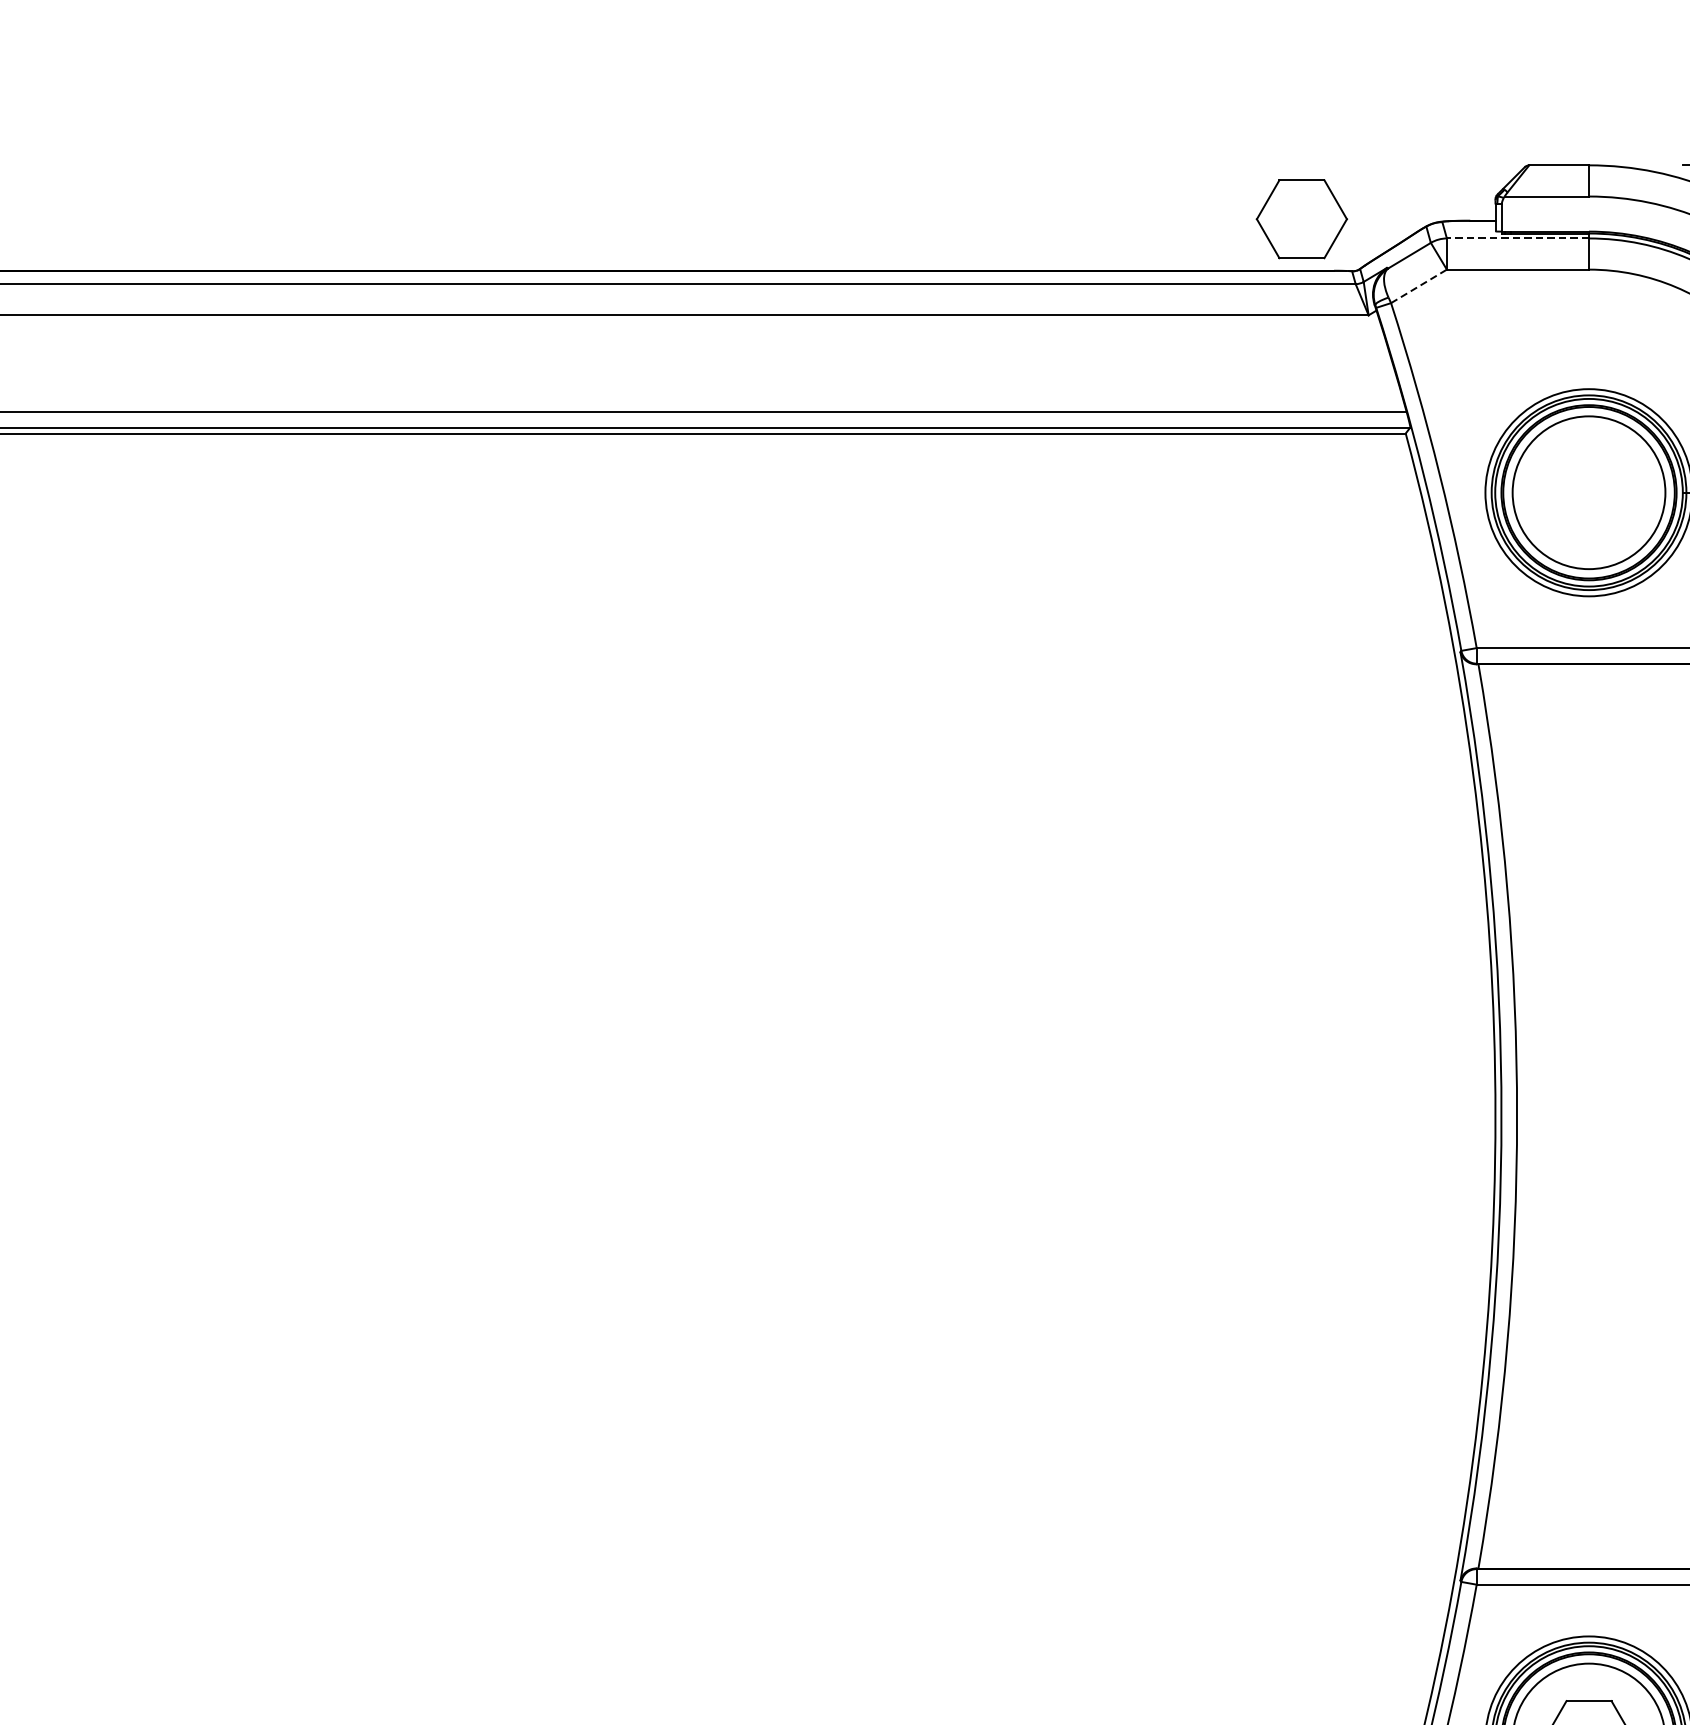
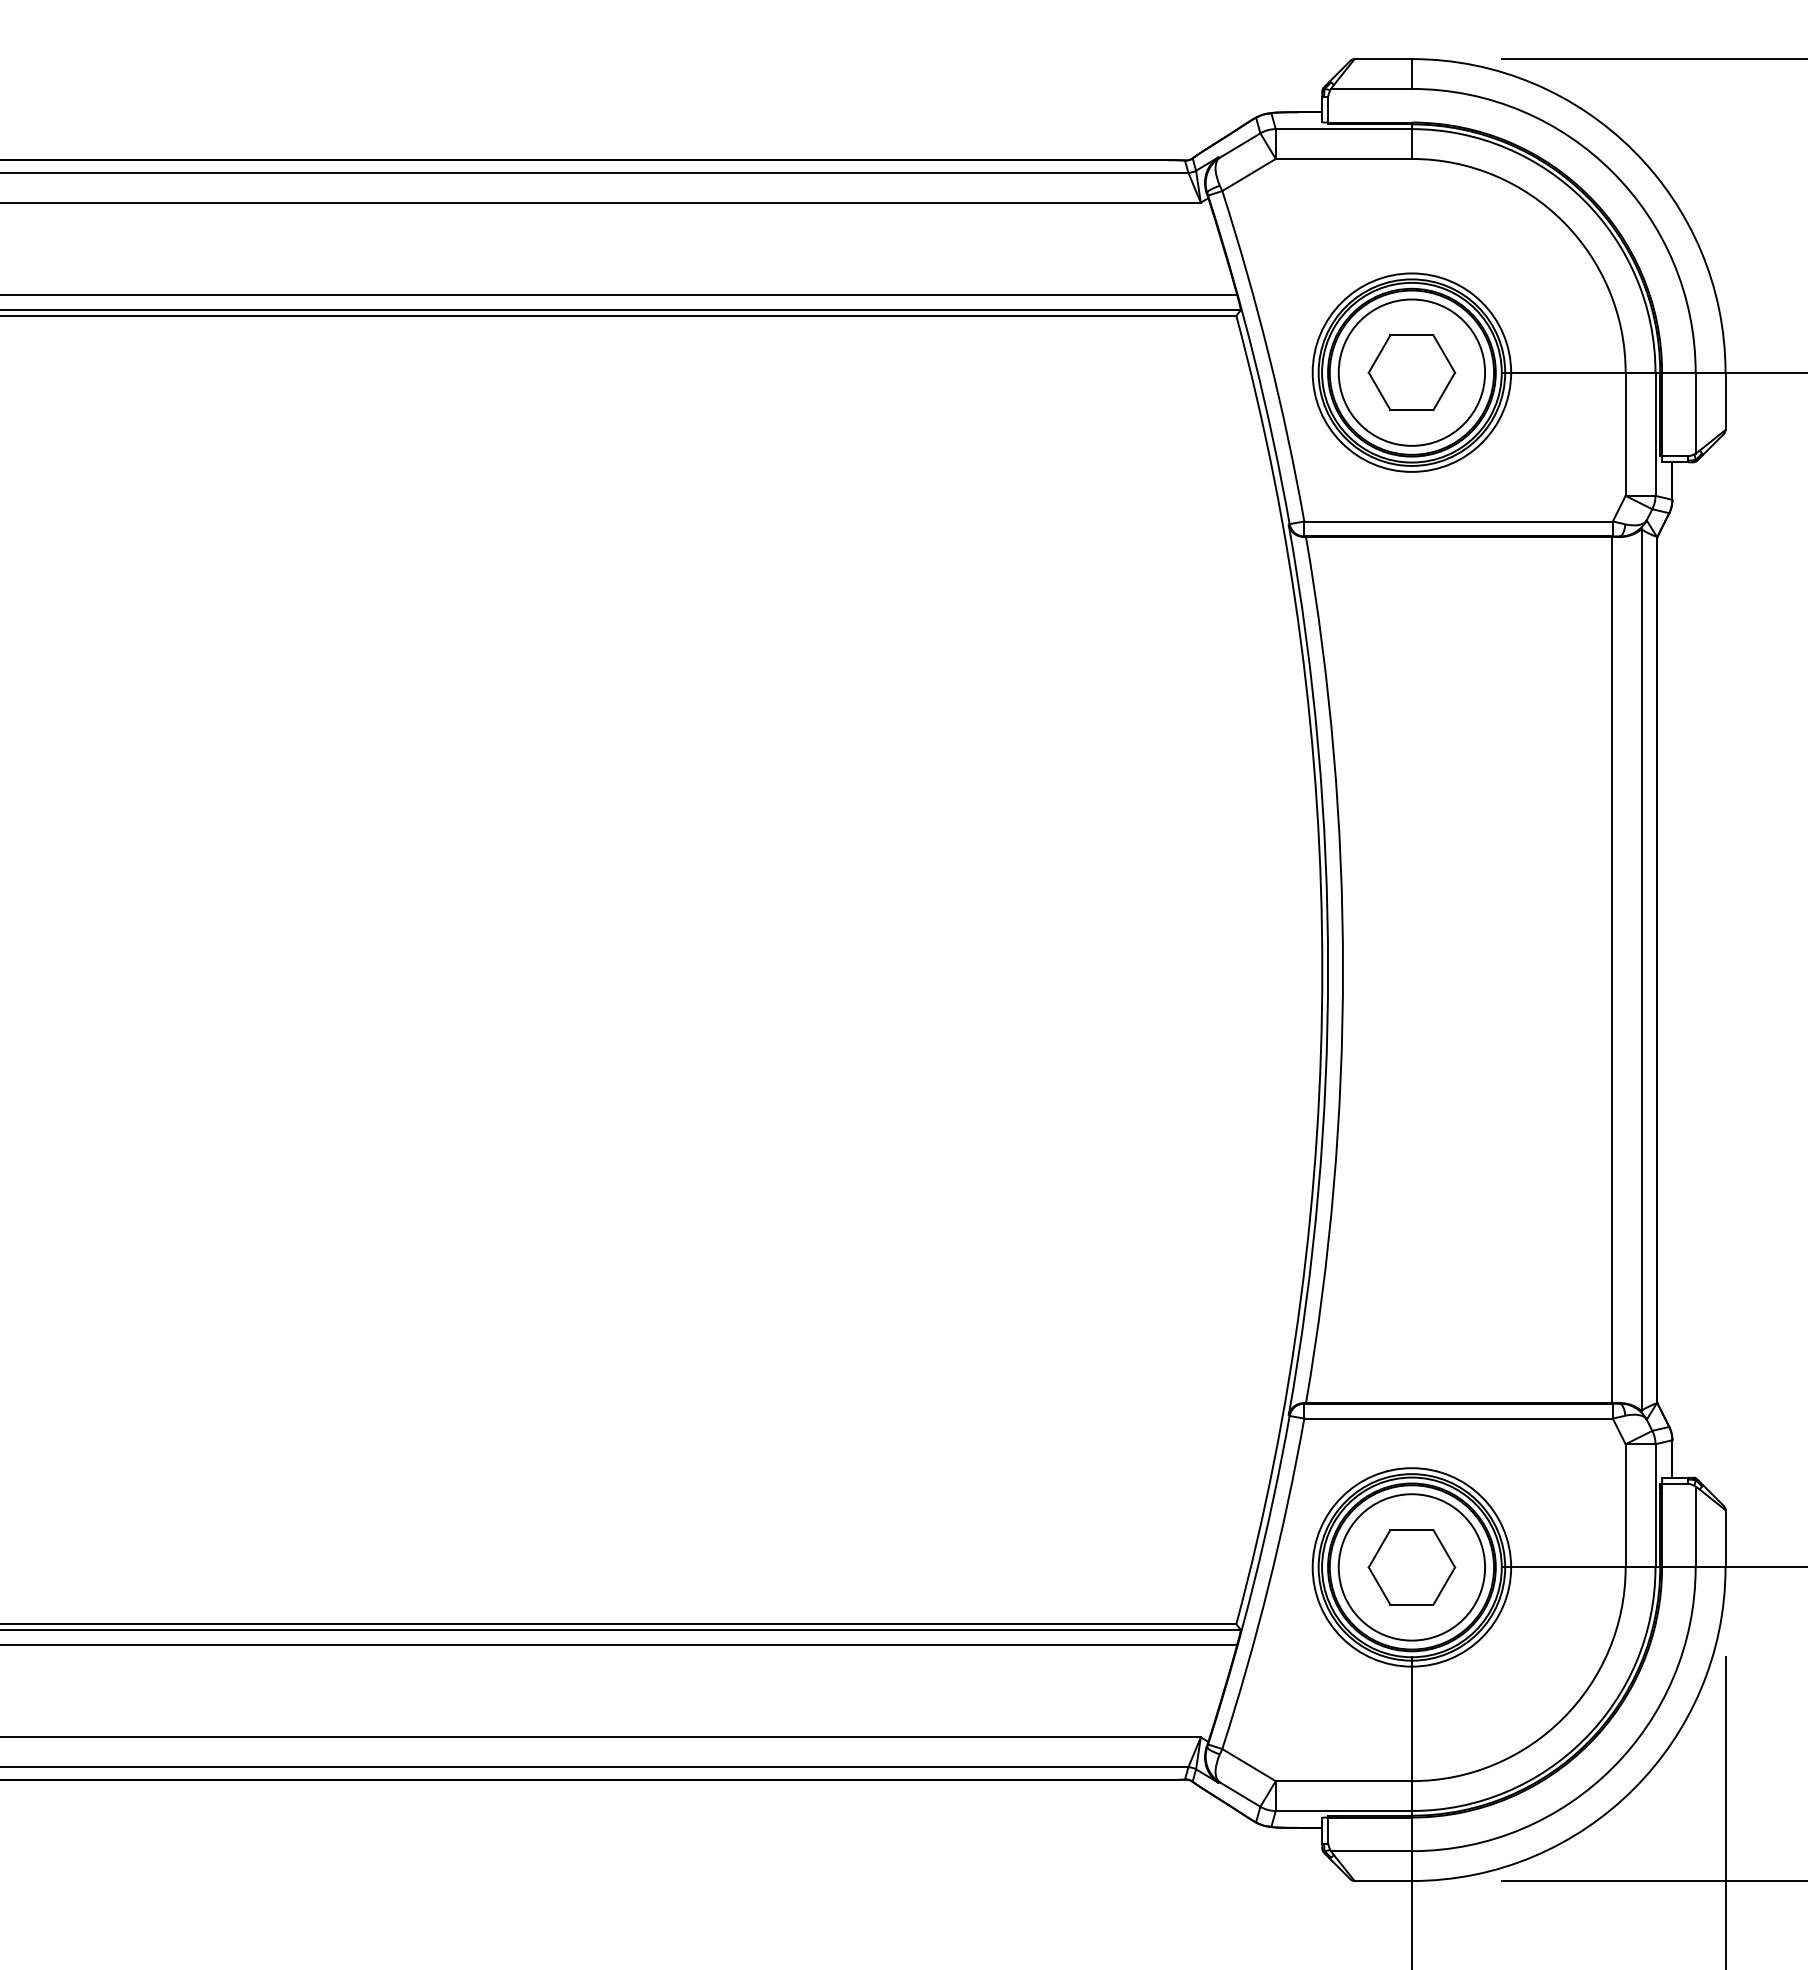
part: (1301, 219) -> (1411, 372), moved
line: (1517, 238) -> (1343, 129), dashed -> solid
line: (1419, 285) -> (1249, 174), dashed -> solid

